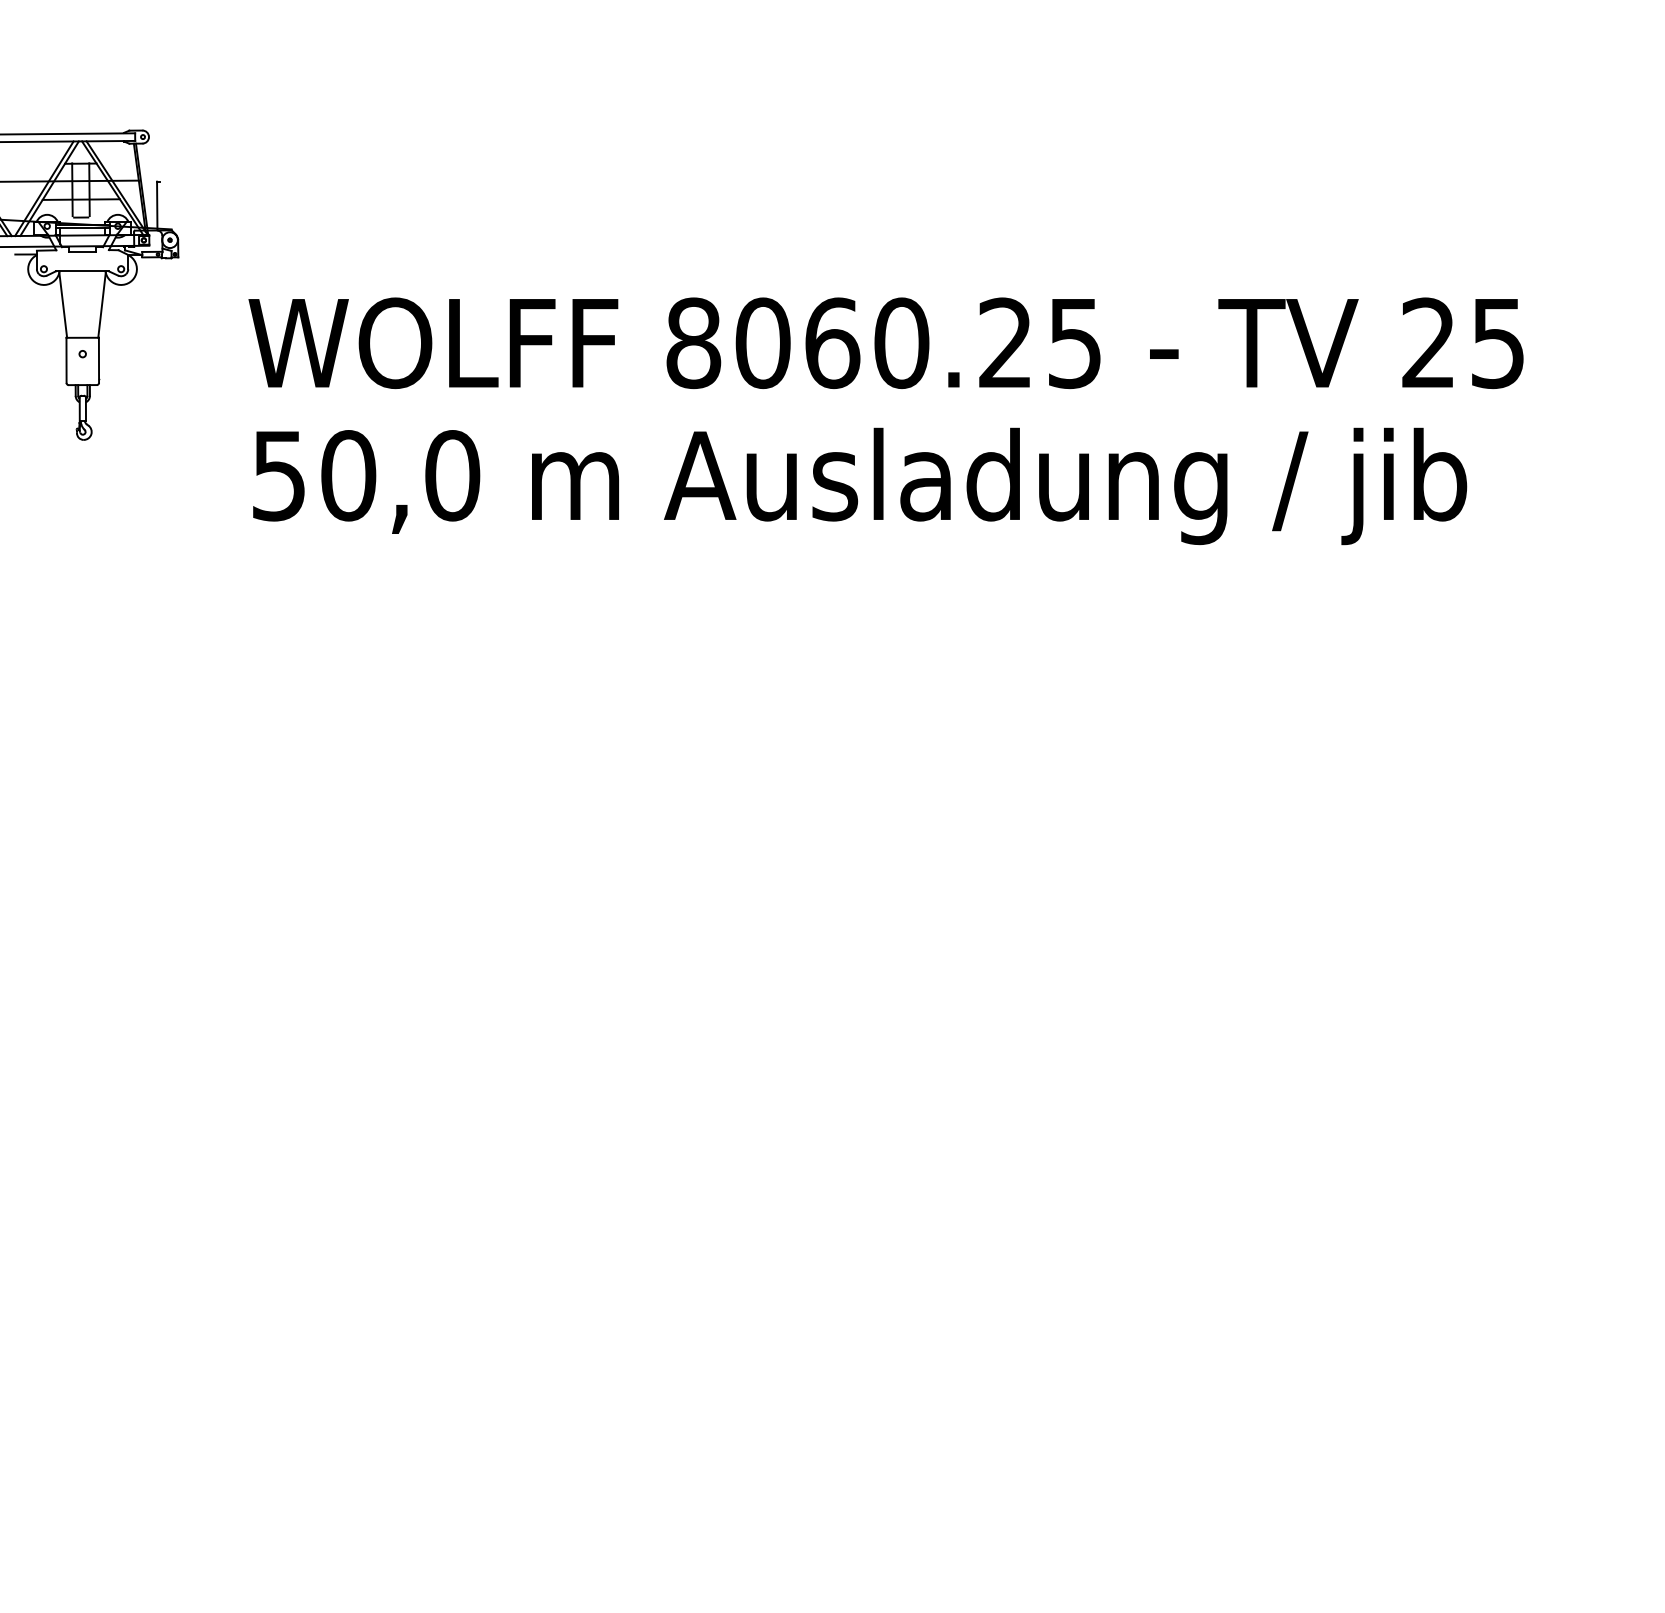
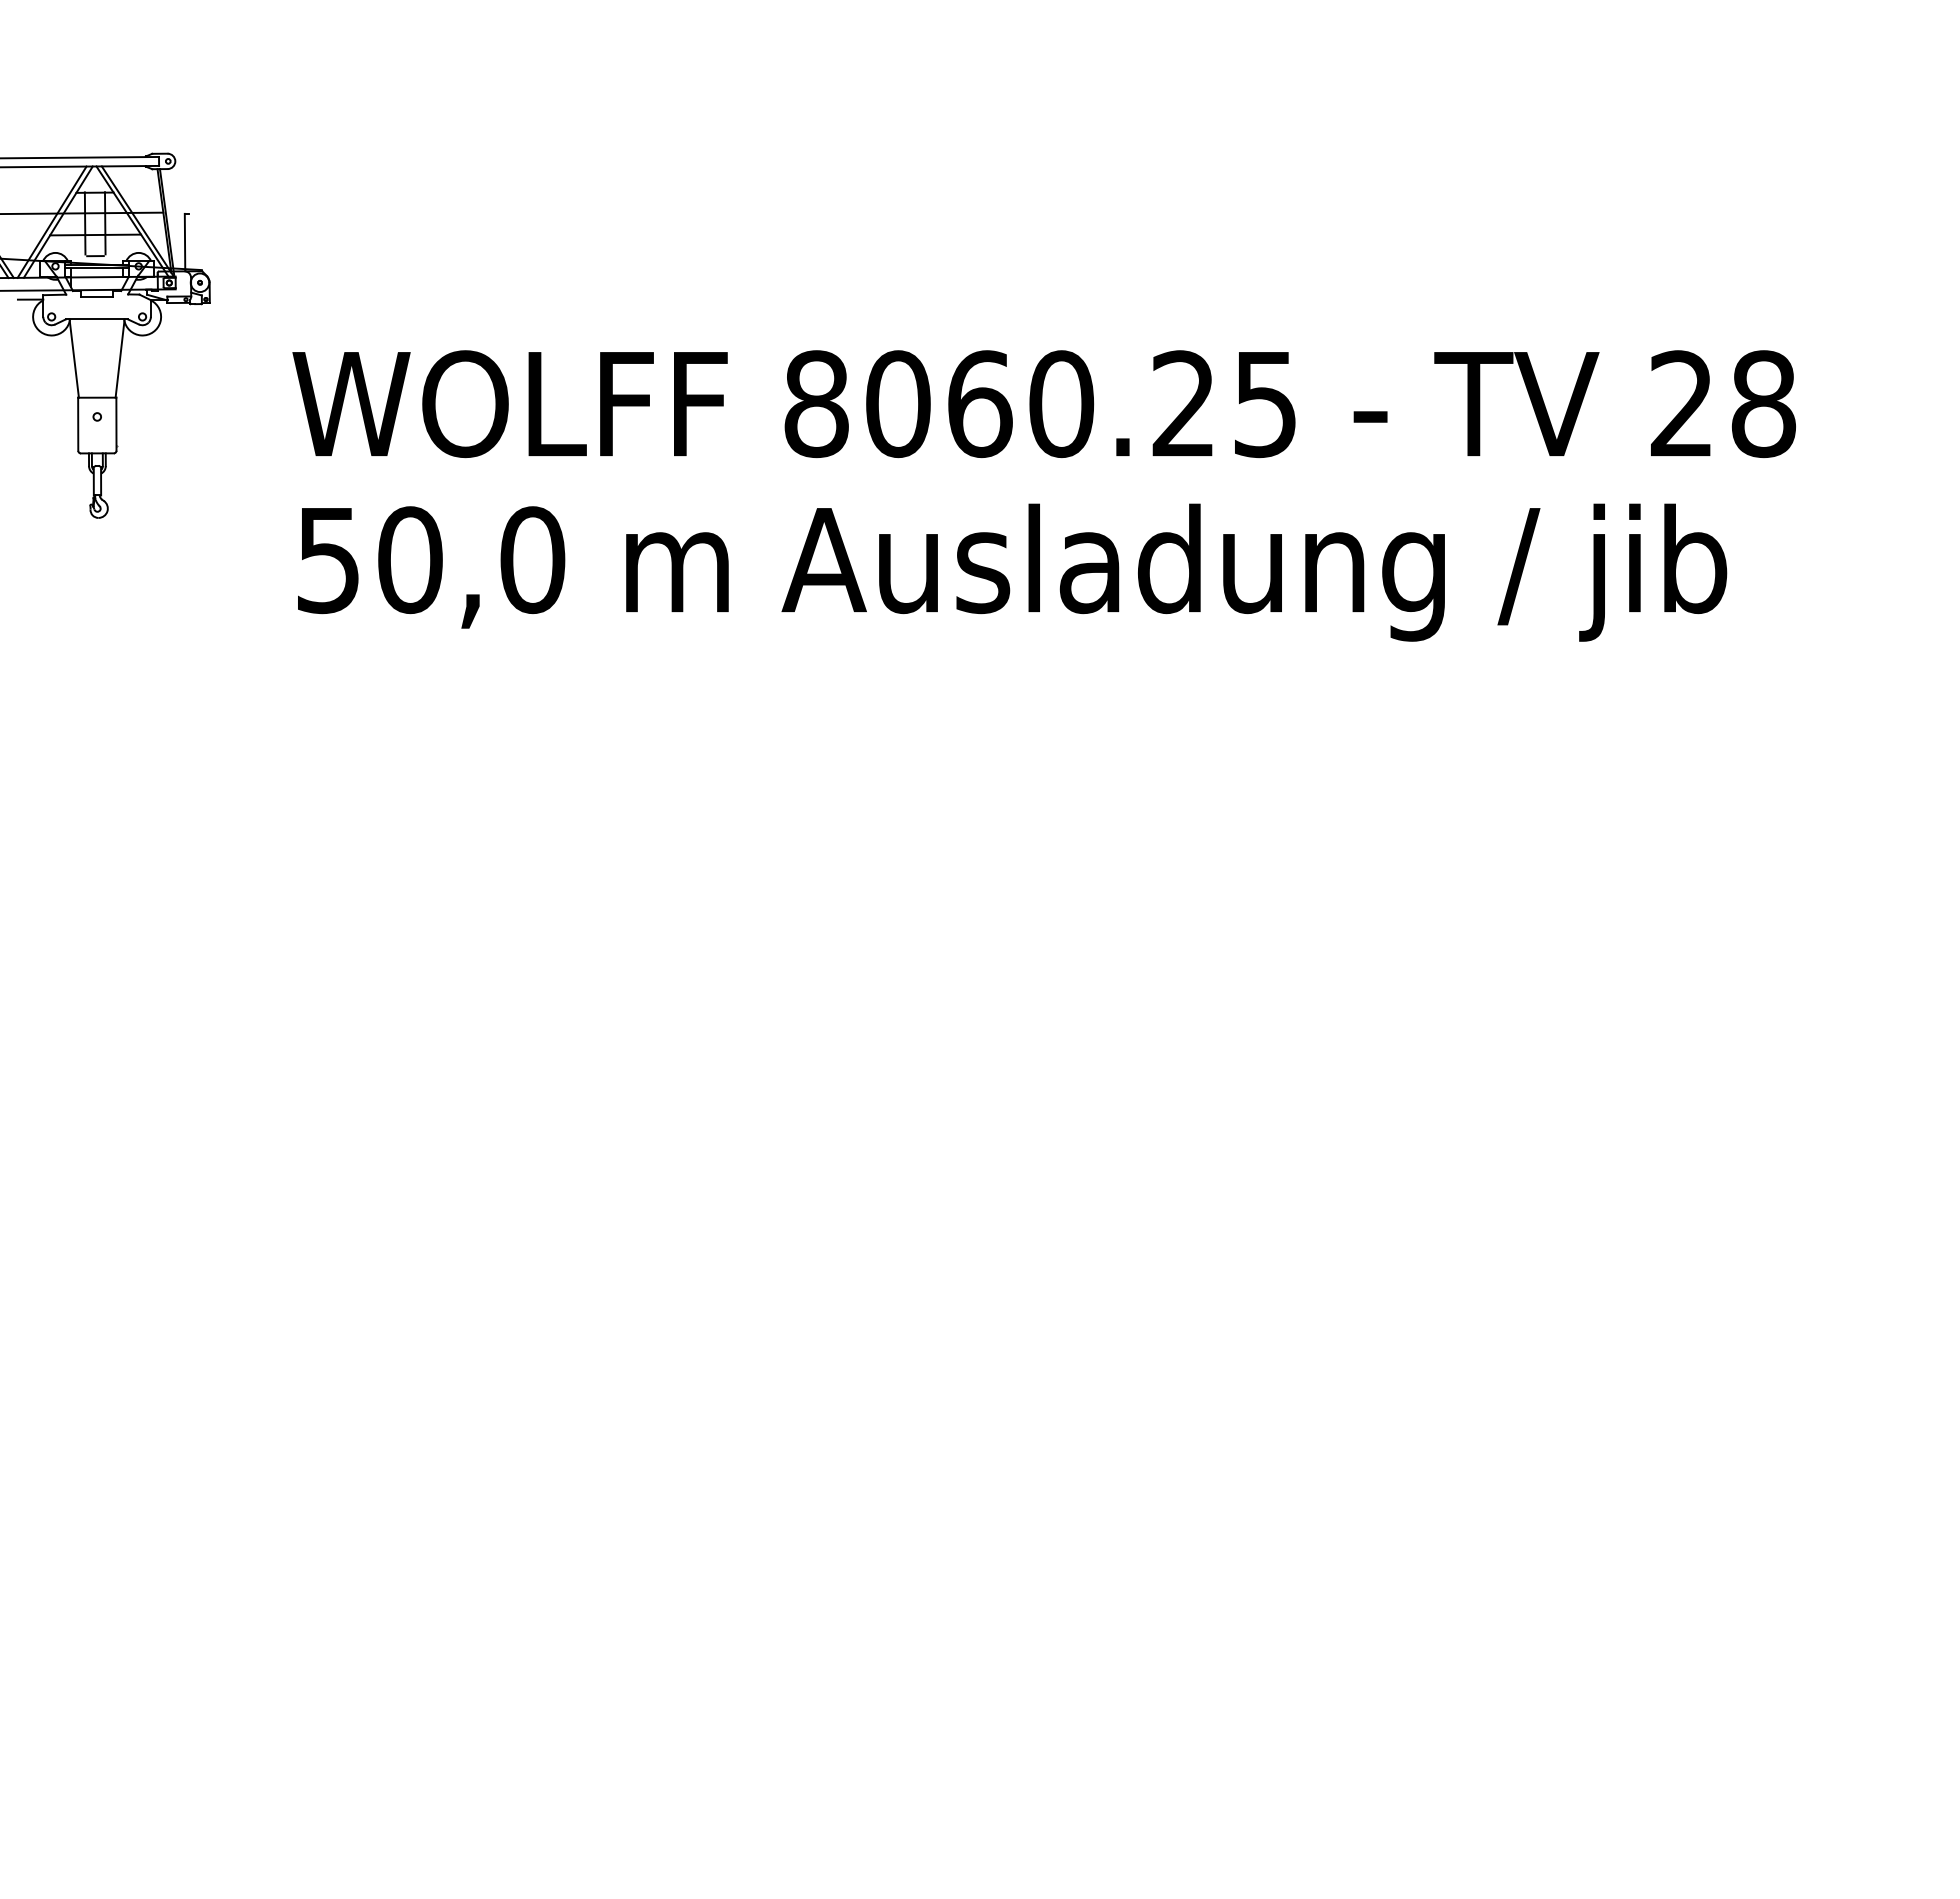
text: (1498, 343) -> (1763, 404), 25 -> 28

